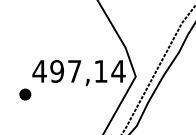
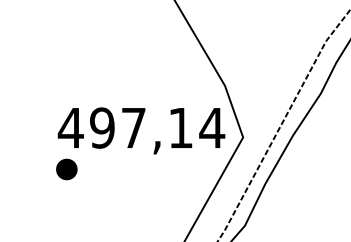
part: (25, 94) -> (67, 169), moved

